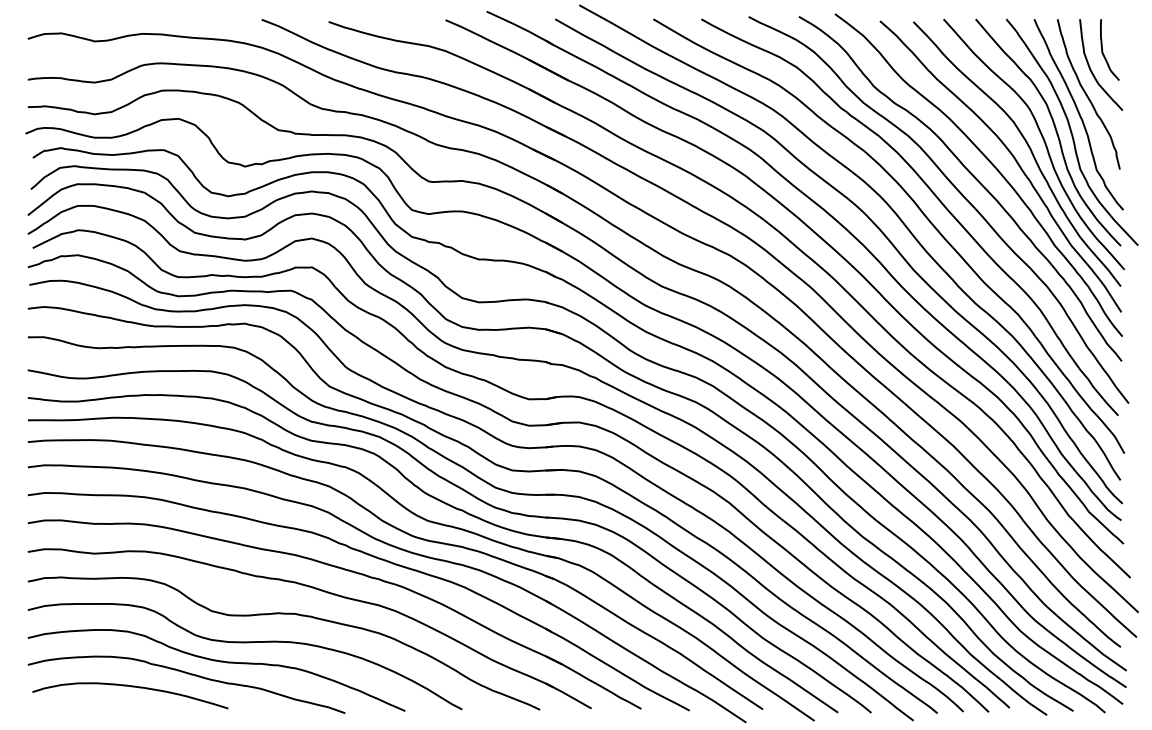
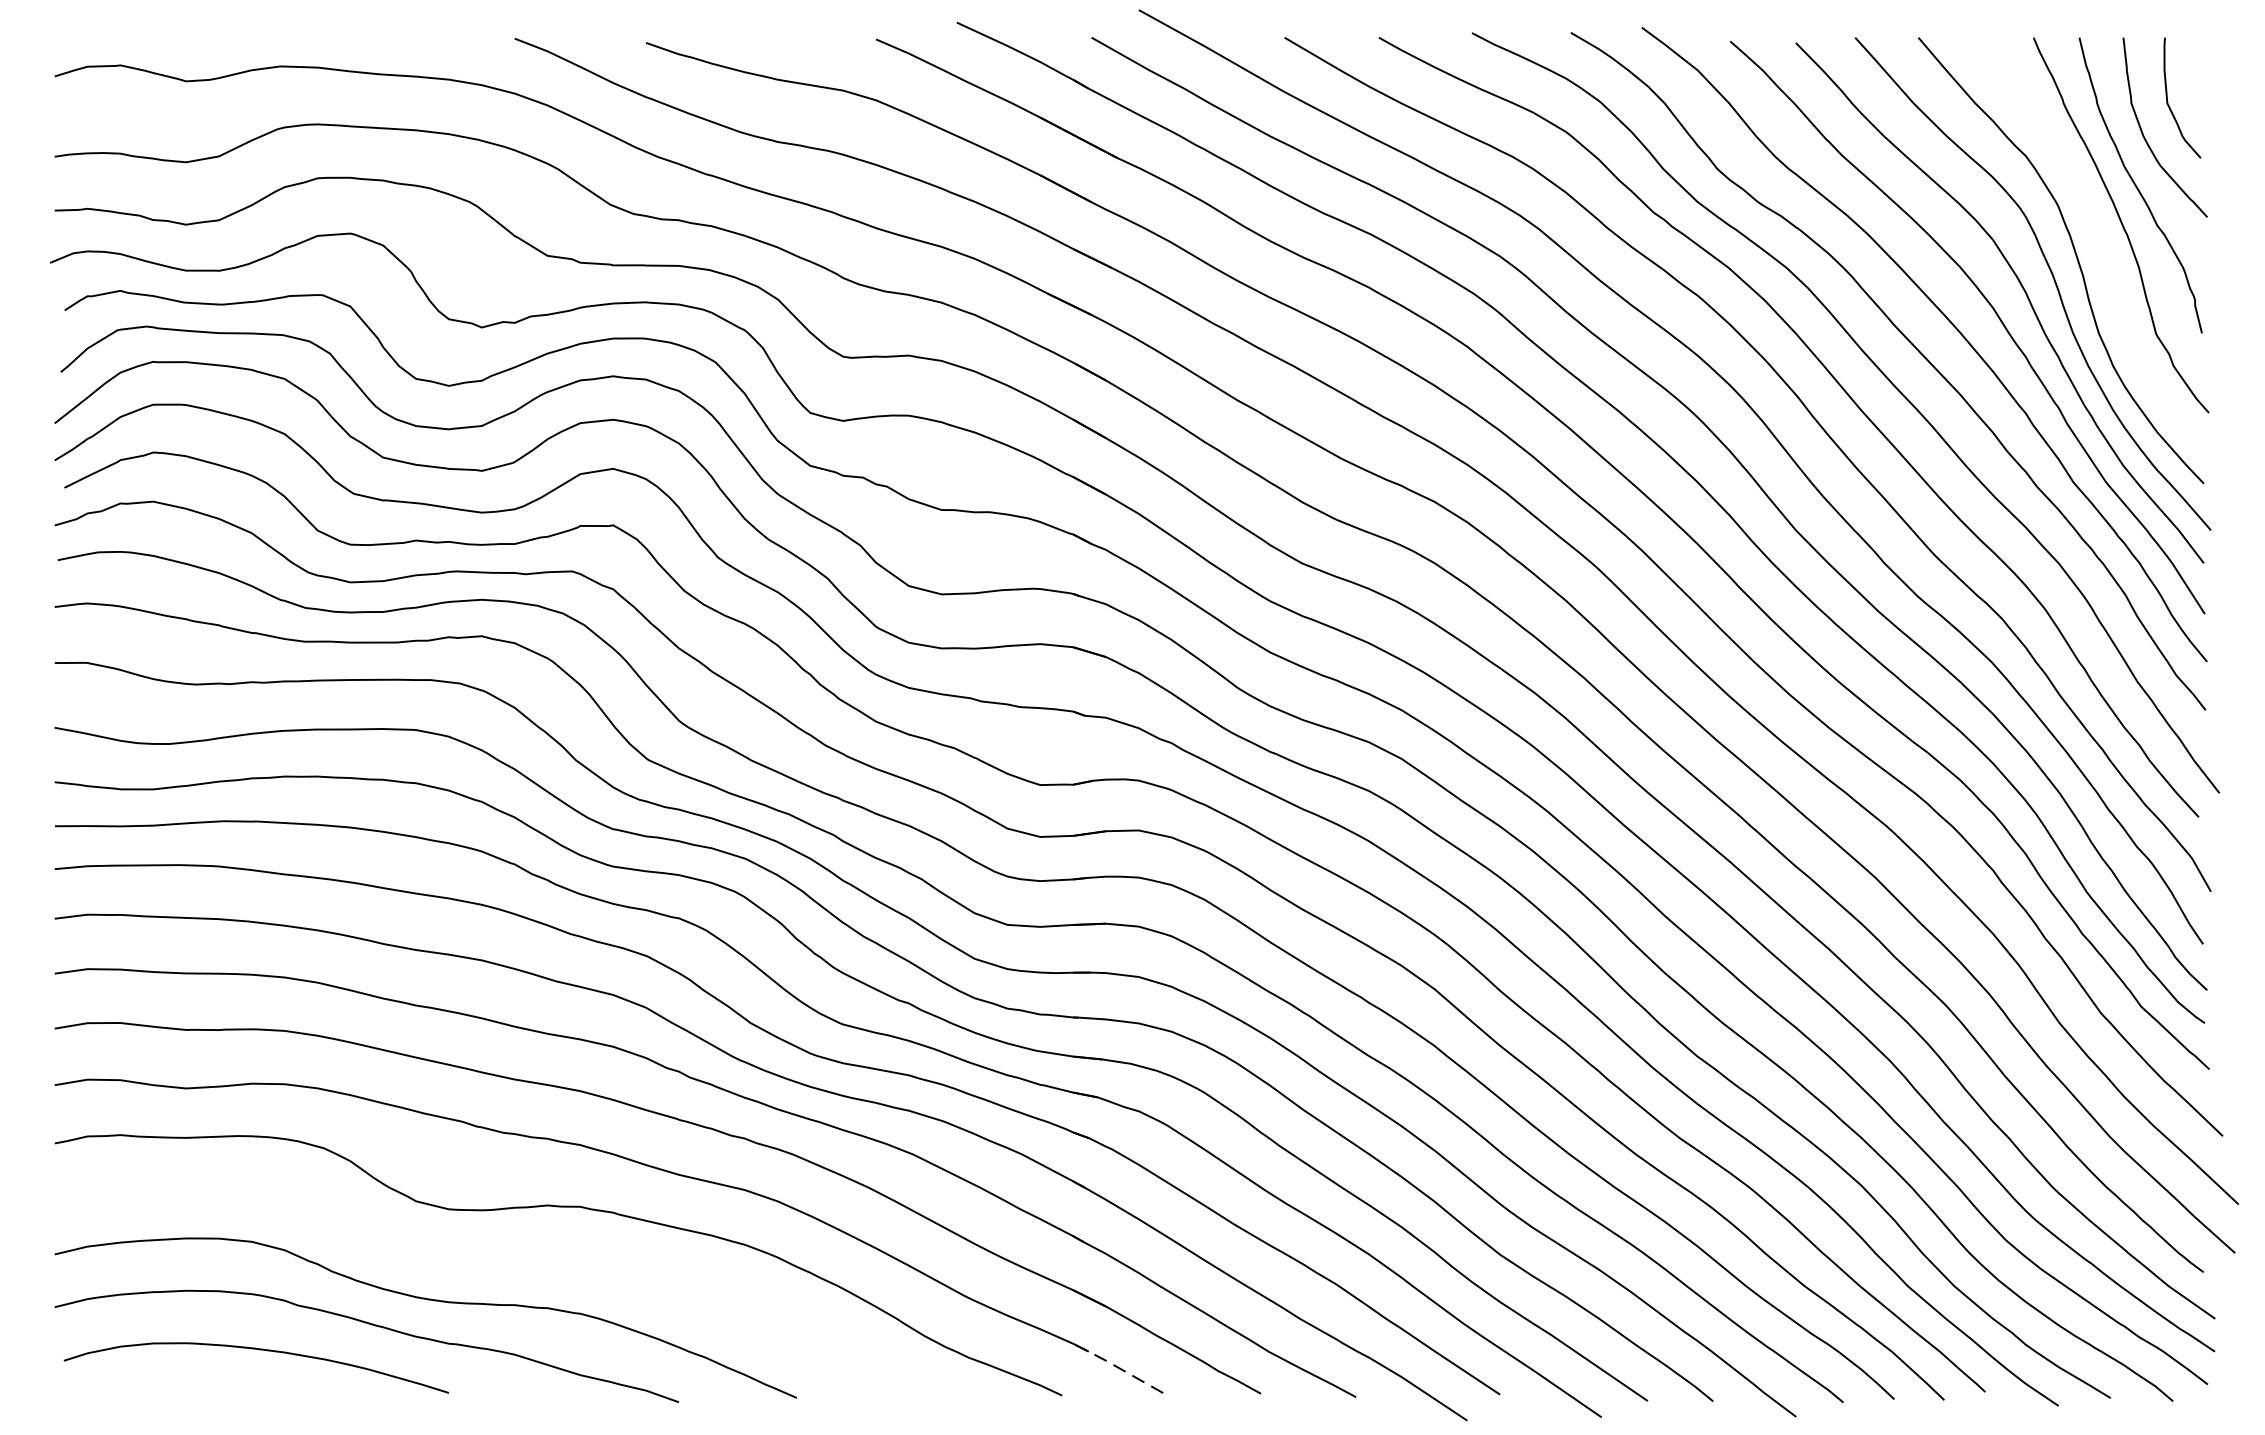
curve: (1072, 132) -> (2108, 260), removed
curve: (244, 643) -> (480, 1265), removed
line: (567, 695) -> (1115, 1367), solid -> dashed

